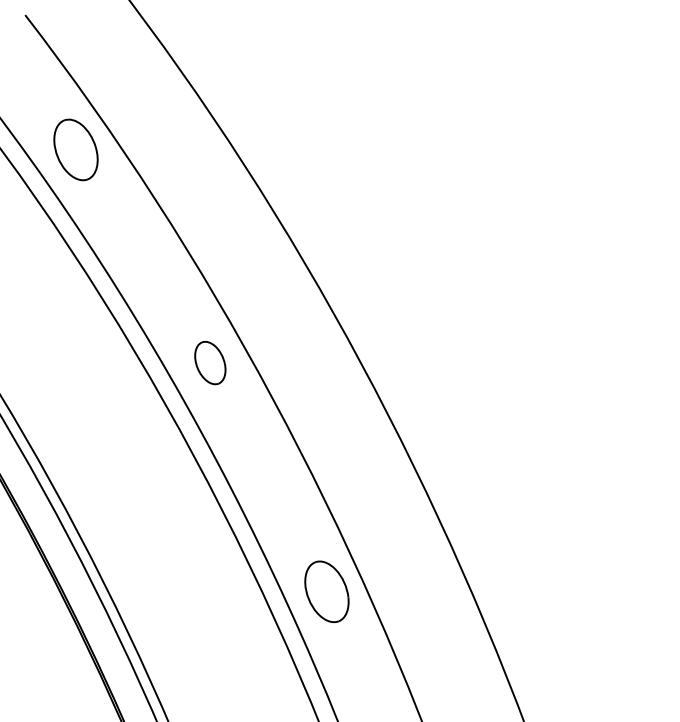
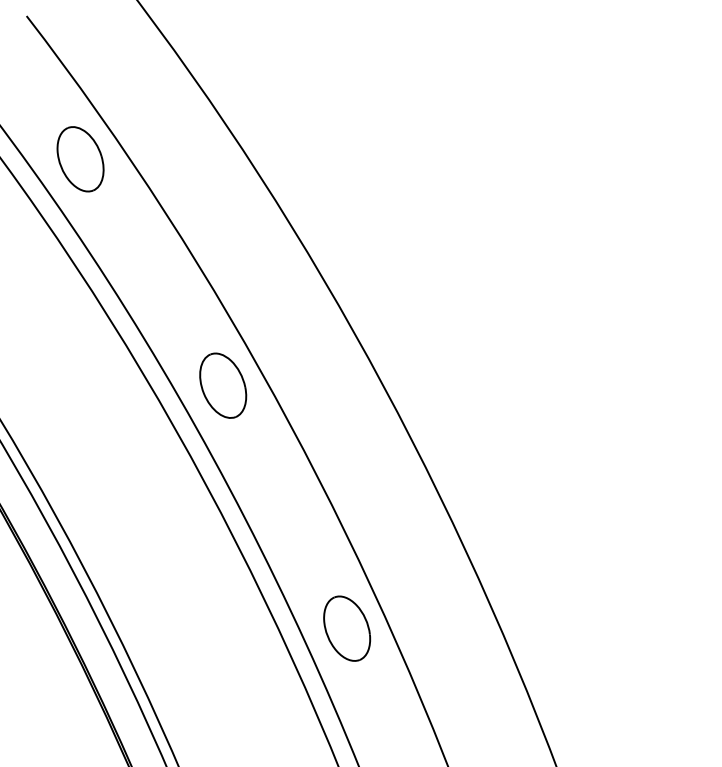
part: (210, 362) -> (223, 385), size x1.43

